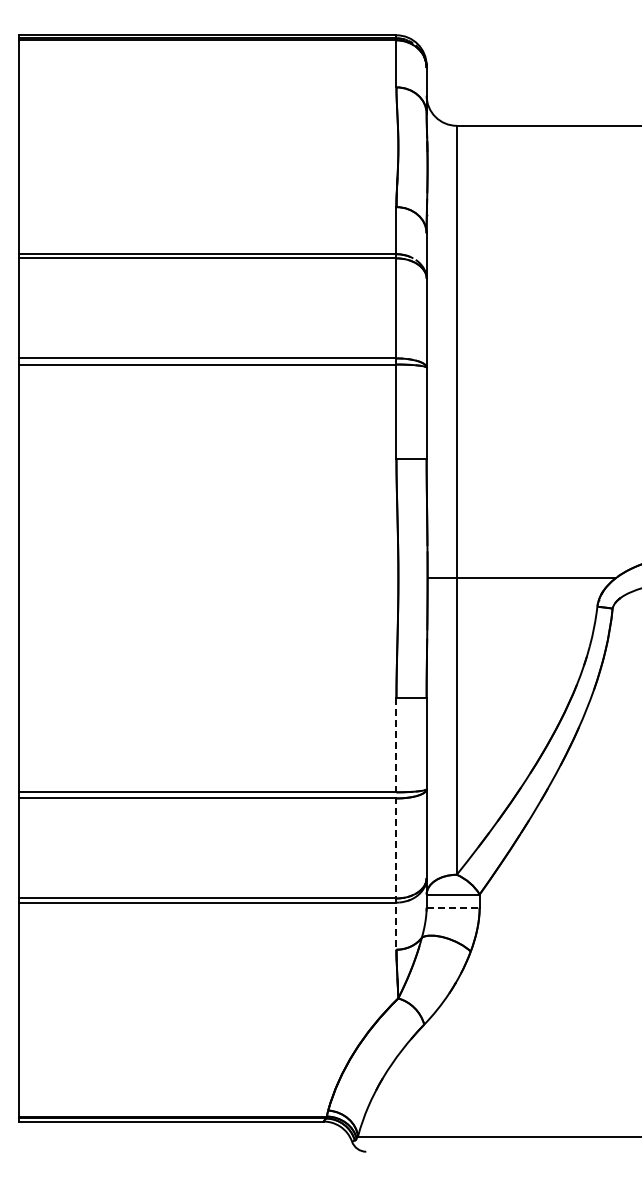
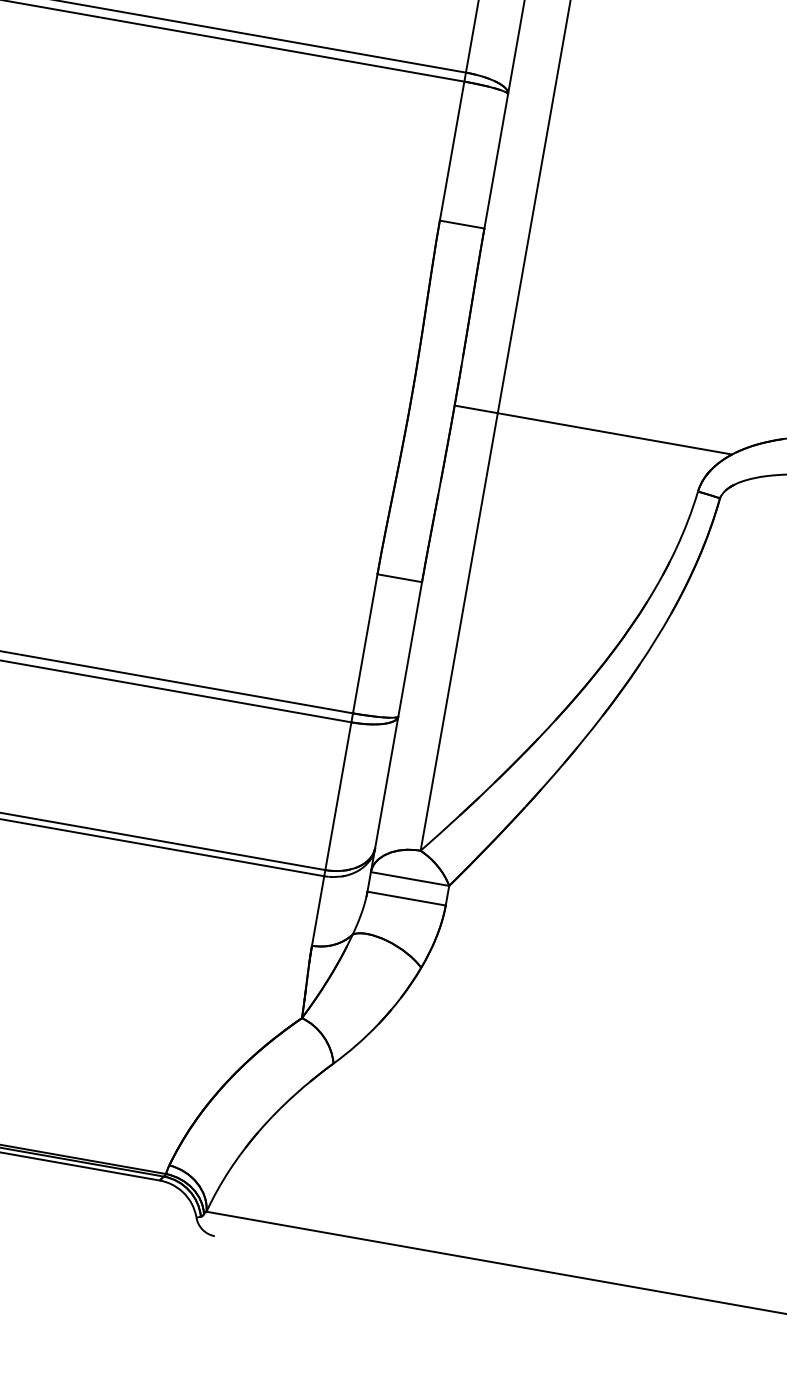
line: (396, 823) -> (344, 759), dashed -> solid
line: (453, 907) -> (407, 898), dashed -> solid

